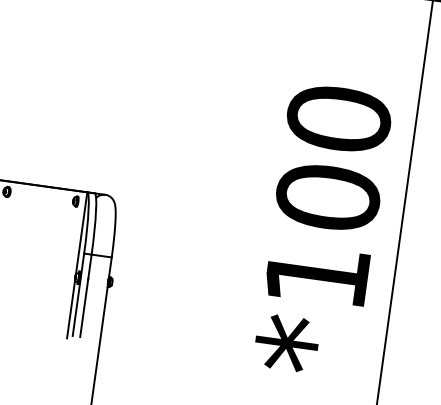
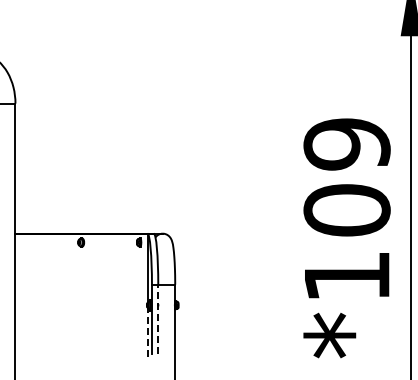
text: (338, 119) -> (346, 144), *100 -> *109
line: (86, 296) -> (158, 319), solid -> dashed
line: (70, 309) -> (147, 332), solid -> dashed

